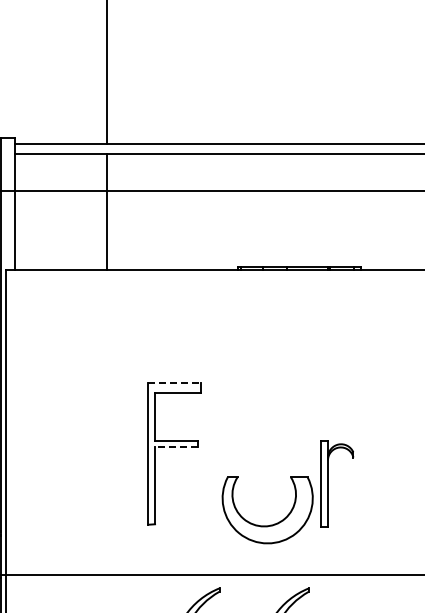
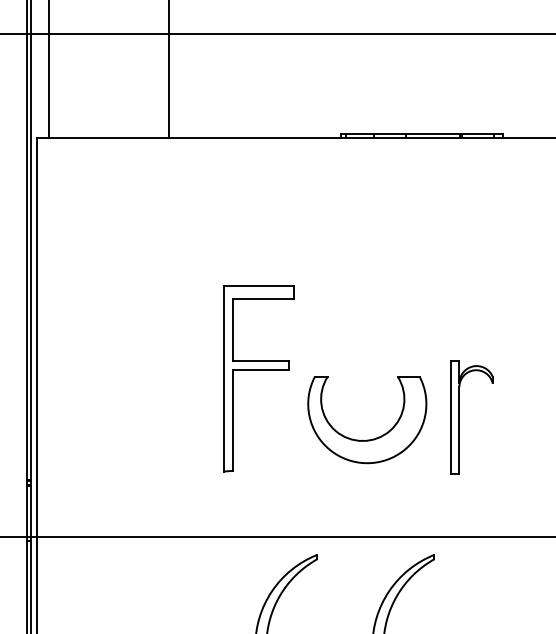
line: (174, 382) -> (258, 285), dashed -> solid
line: (176, 447) -> (260, 370), dashed -> solid
part: (270, 524) -> (370, 438), moved

